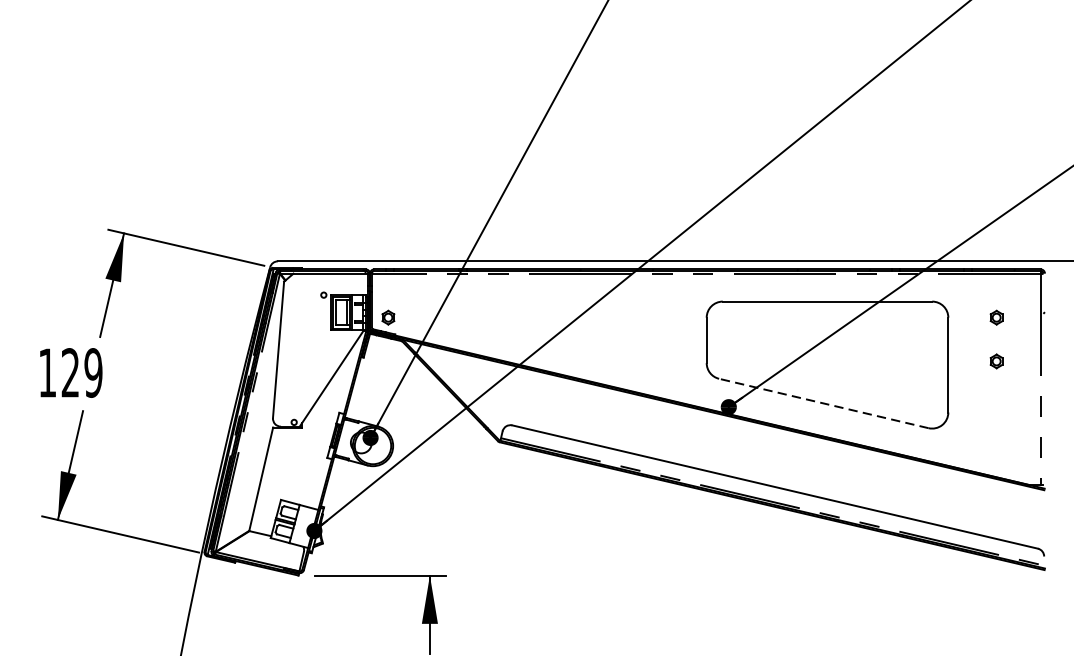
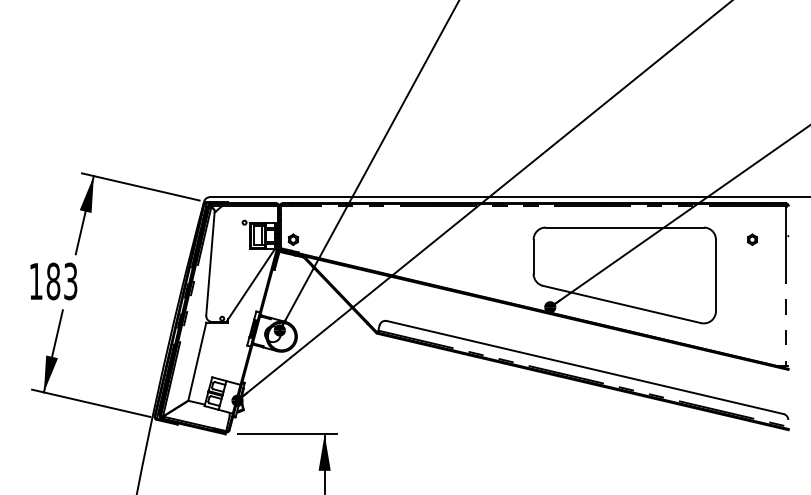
part: (996, 361) -> (752, 272), removed
text: (81, 373) -> (61, 281), 129 -> 183
line: (823, 403) -> (621, 304), dashed -> solid

